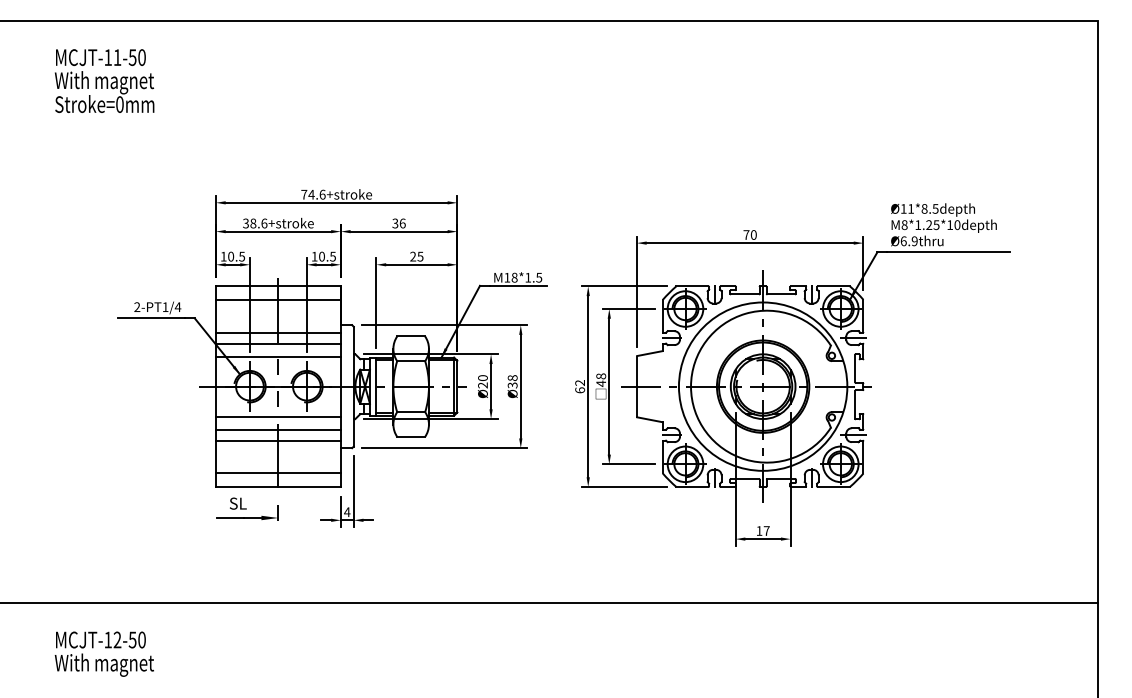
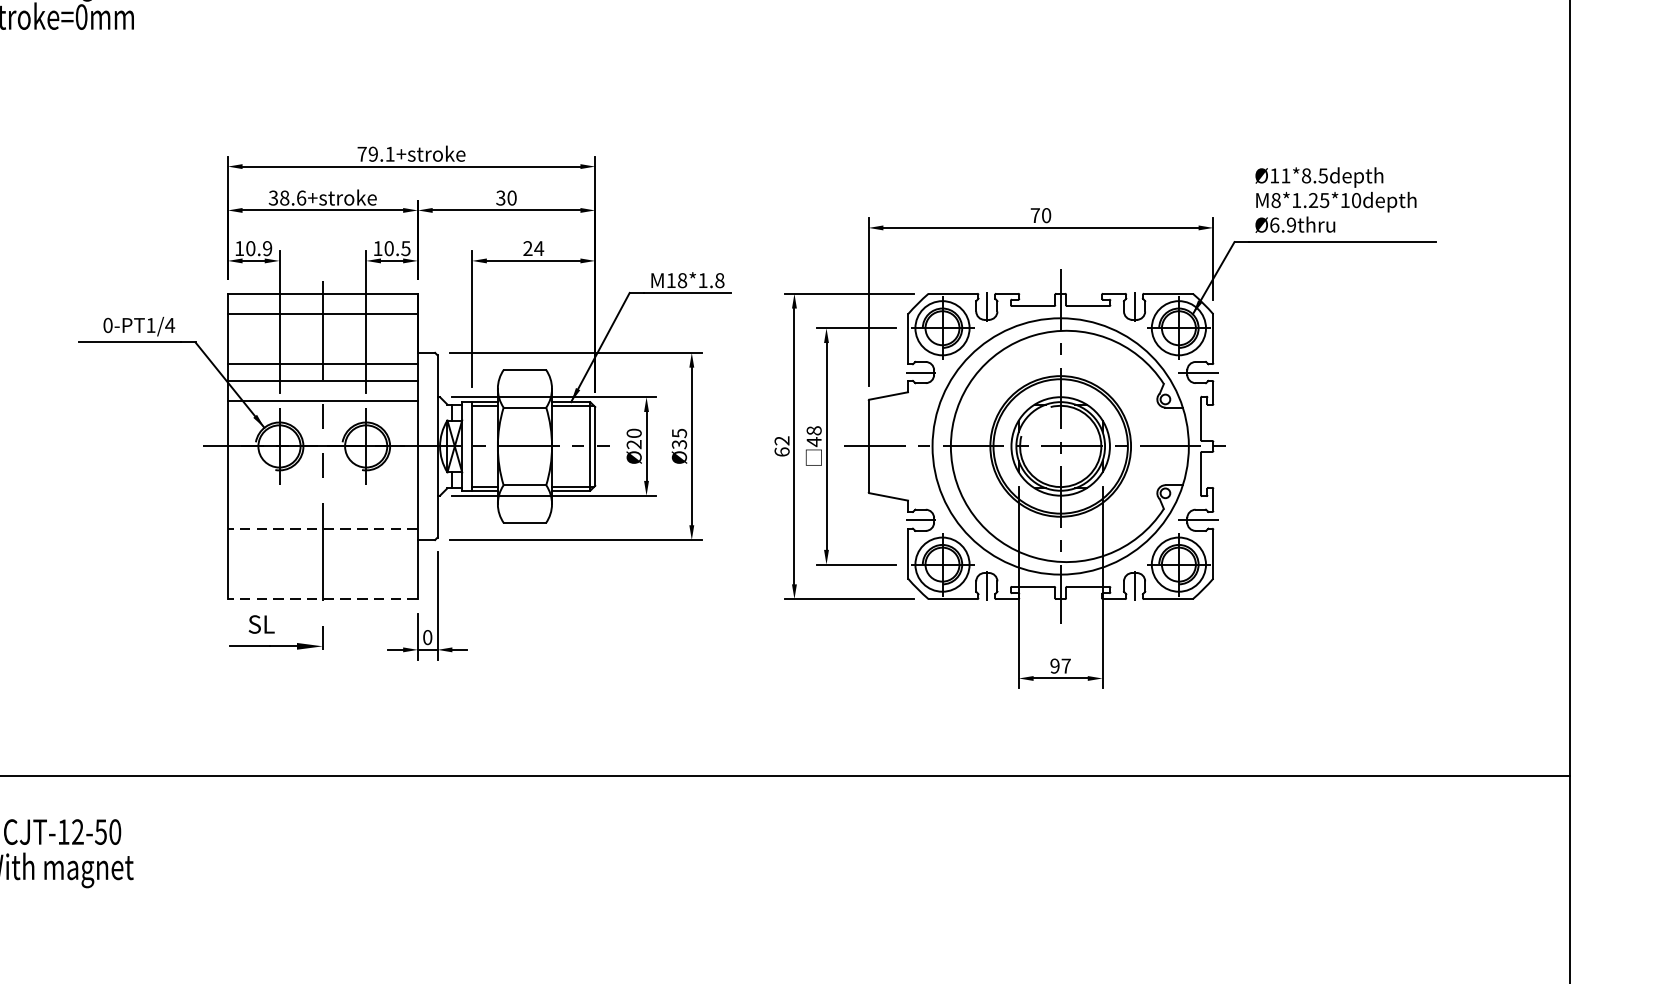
text: (316, 194) -> (380, 153), 74.6+stroke -> 79.1+stroke
text: (402, 223) -> (511, 198), 36 -> 30
text: (242, 256) -> (268, 248), 10.5 -> 10.9
text: (420, 256) -> (539, 248), 25 -> 24
text: (539, 277) -> (720, 280), M18*1.5 -> M18*1.8
text: (137, 307) -> (108, 325), 2-PT1/4 -> 0-PT1/4
text: (512, 378) -> (679, 434), Ø38 -> Ø35
line: (277, 416) -> (321, 491), removed
line: (277, 429) -> (321, 511), removed
line: (277, 440) -> (321, 528), solid -> dashed
line: (277, 473) -> (321, 578), removed
line: (277, 486) -> (321, 598), solid -> dashed
text: (347, 512) -> (427, 637), 4 -> 0
text: (759, 530) -> (1055, 665), 17 -> 97

